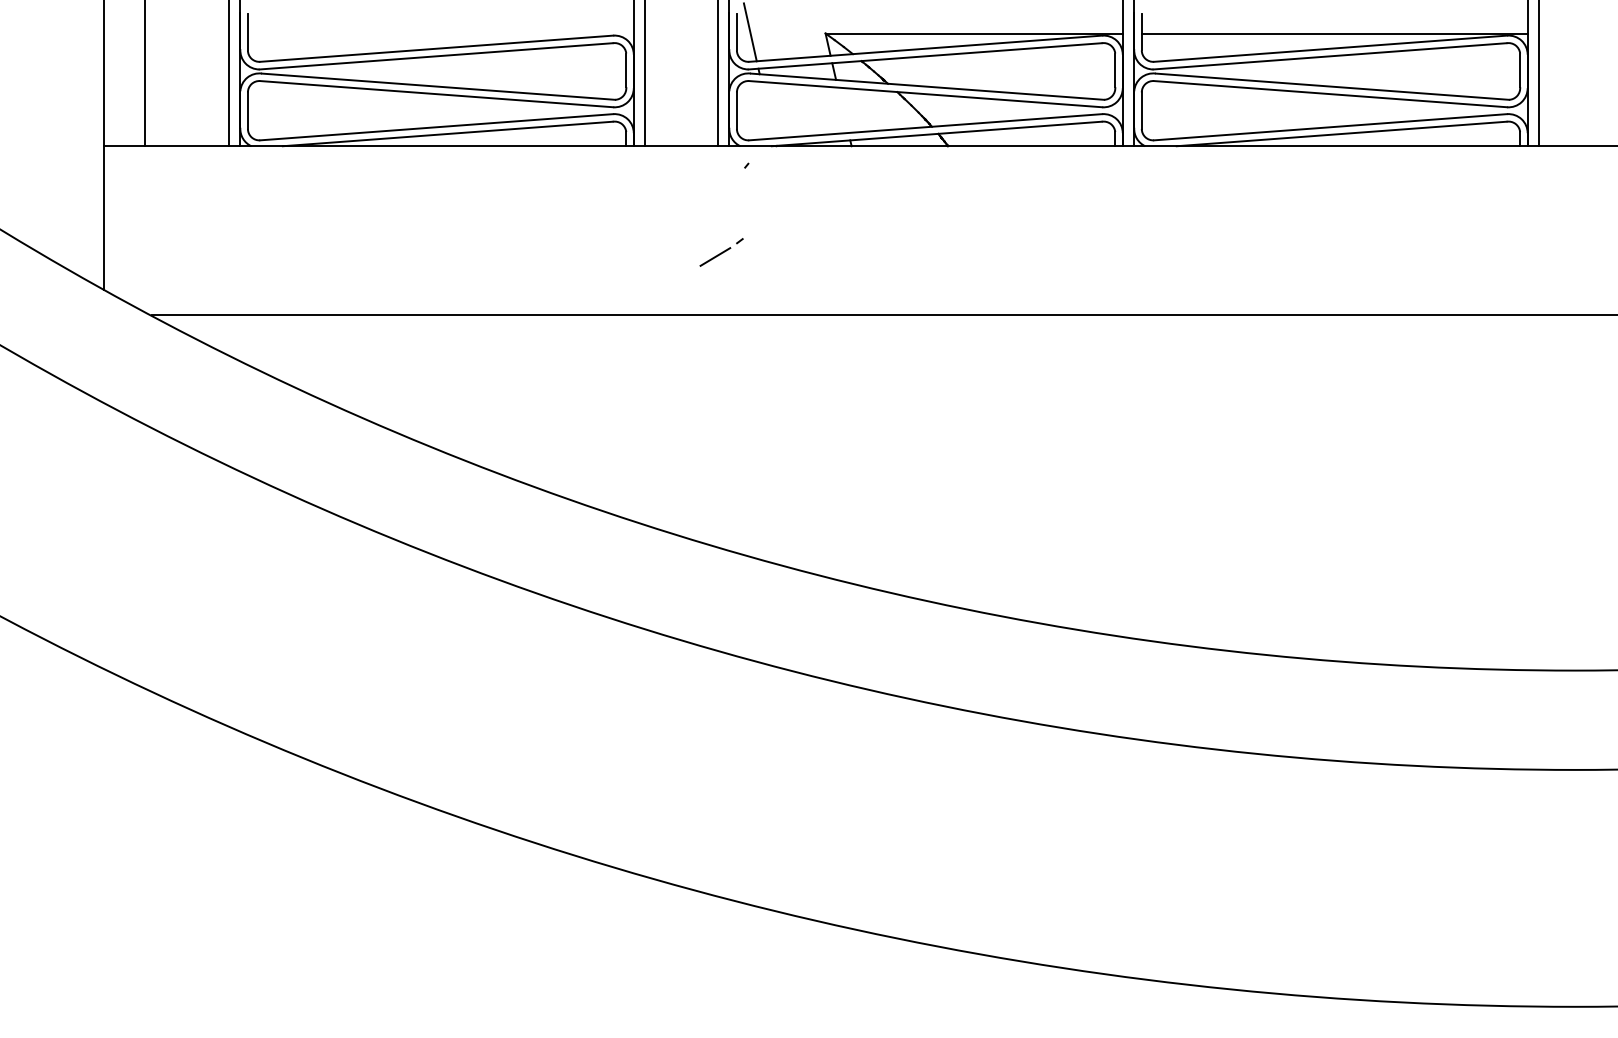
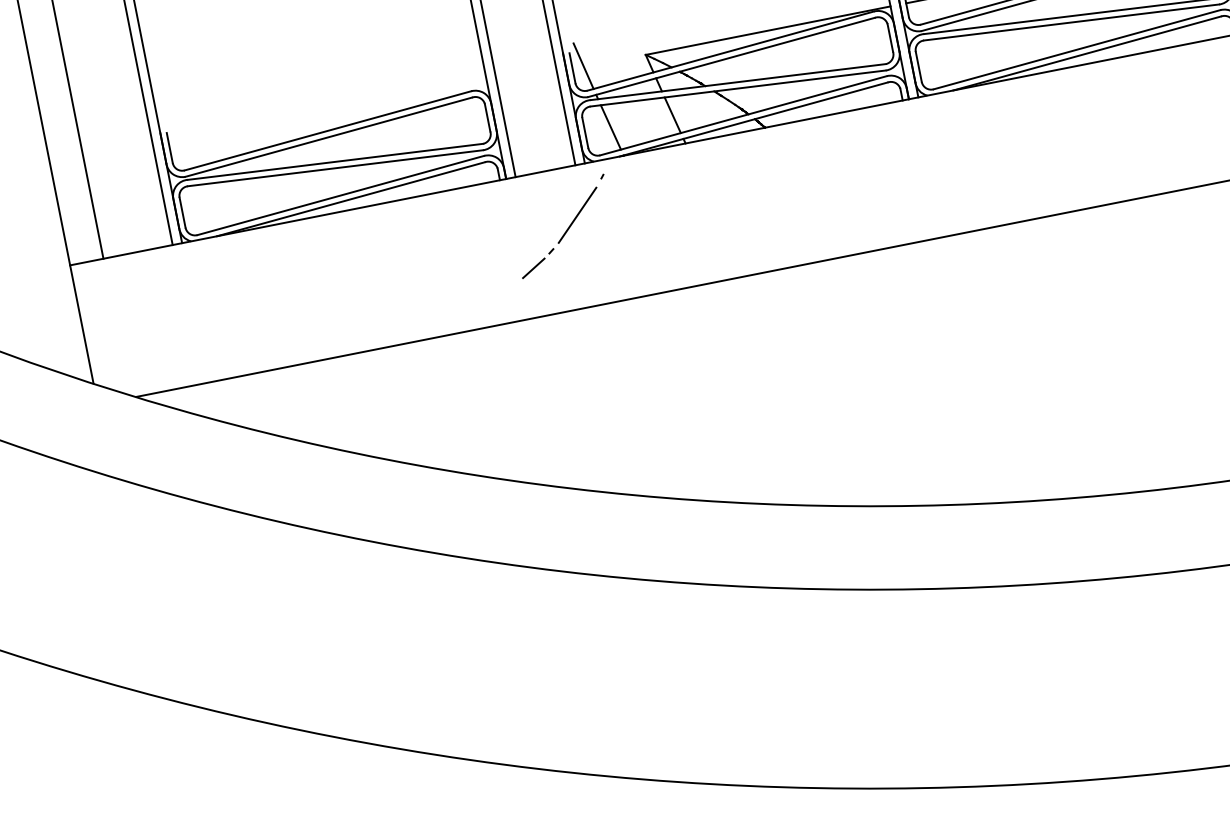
line: (767, 109) -> (610, 126), added
line: (842, 109) -> (672, 114), added
line: (708, 205) -> (577, 215), added
part: (721, 252) -> (538, 263), moved

